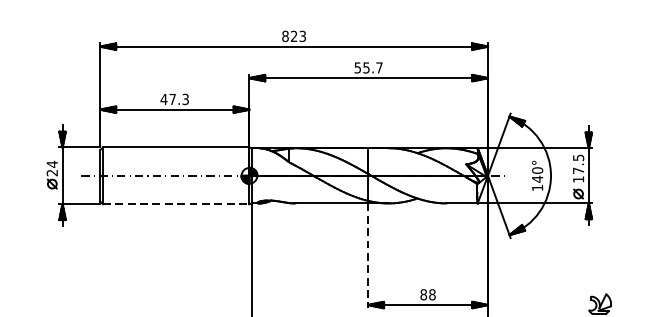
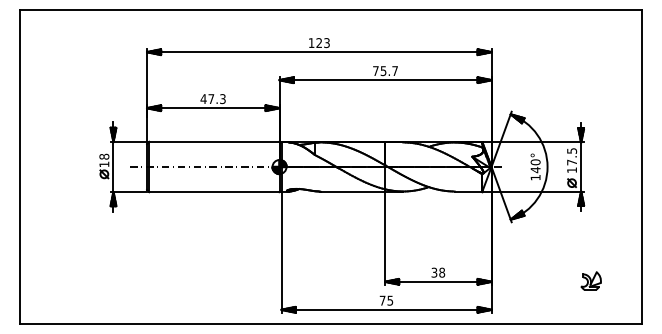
text: (285, 36) -> (311, 43), 823 -> 123
text: (357, 68) -> (375, 71), 55.7 -> 75.7
text: (52, 168) -> (104, 160), 24 -> 18
line: (176, 204) -> (214, 192), dashed -> solid
line: (368, 256) -> (385, 238), dashed -> solid
text: (423, 294) -> (434, 272), 88 -> 38

